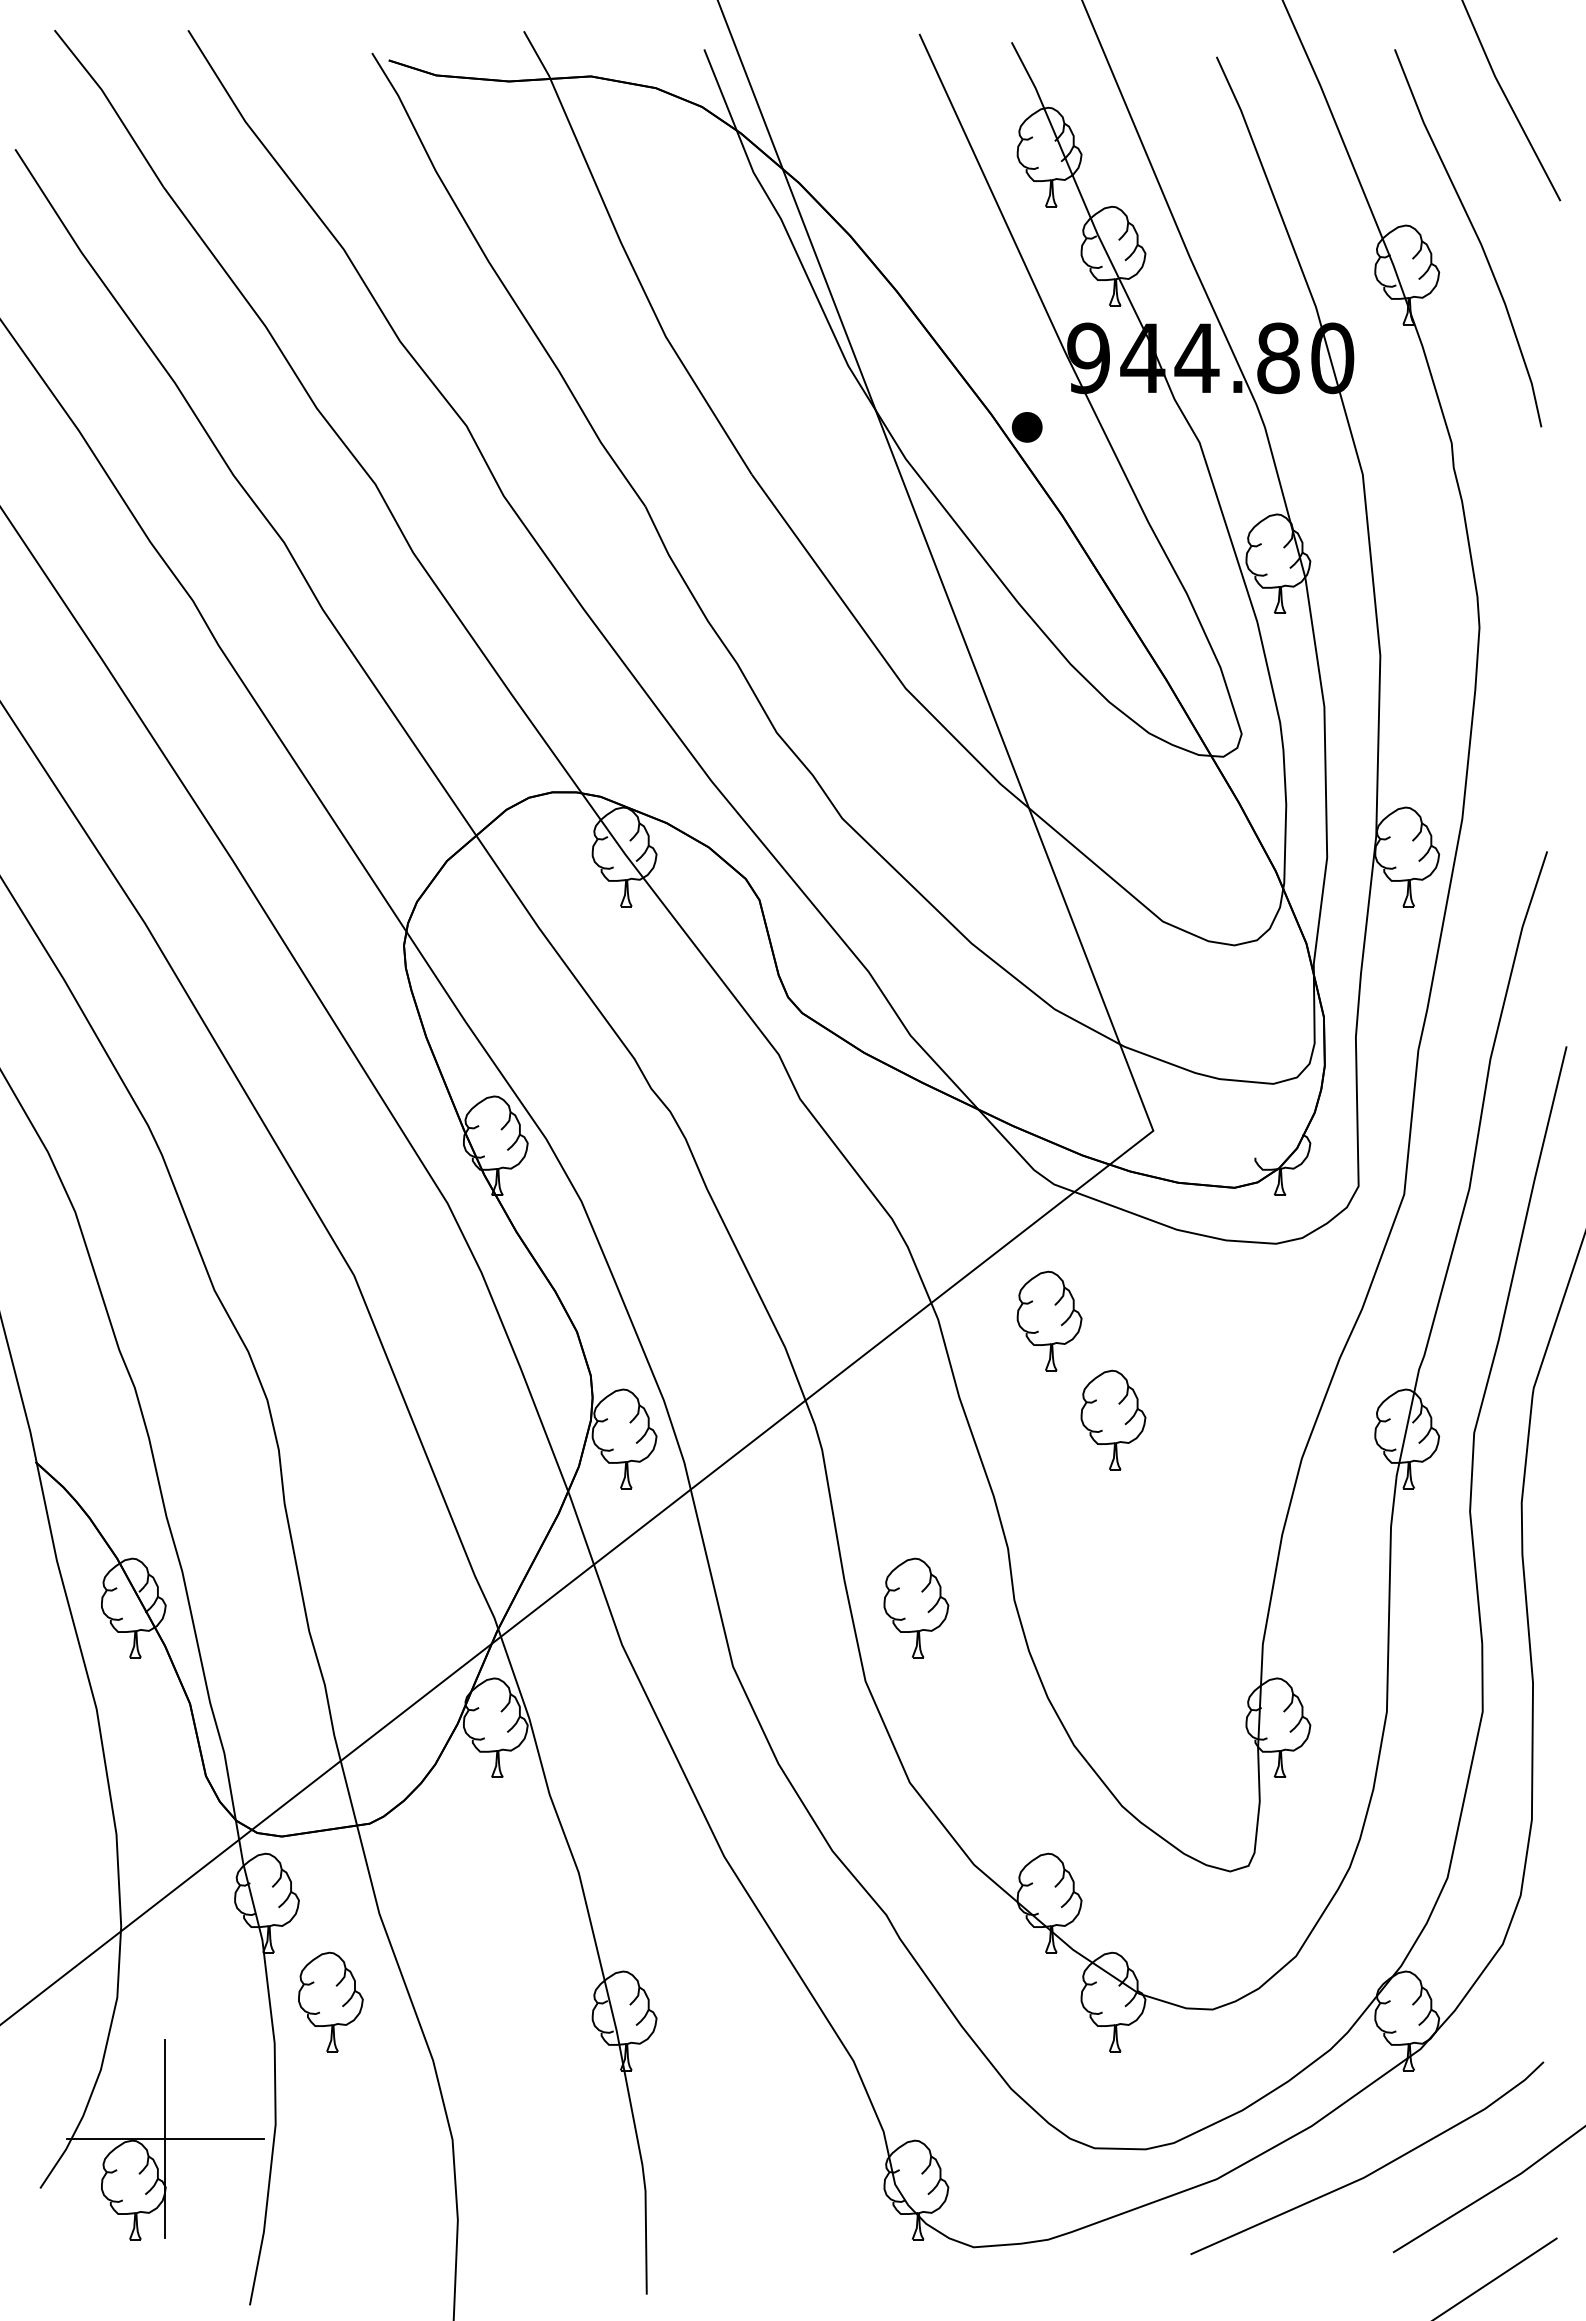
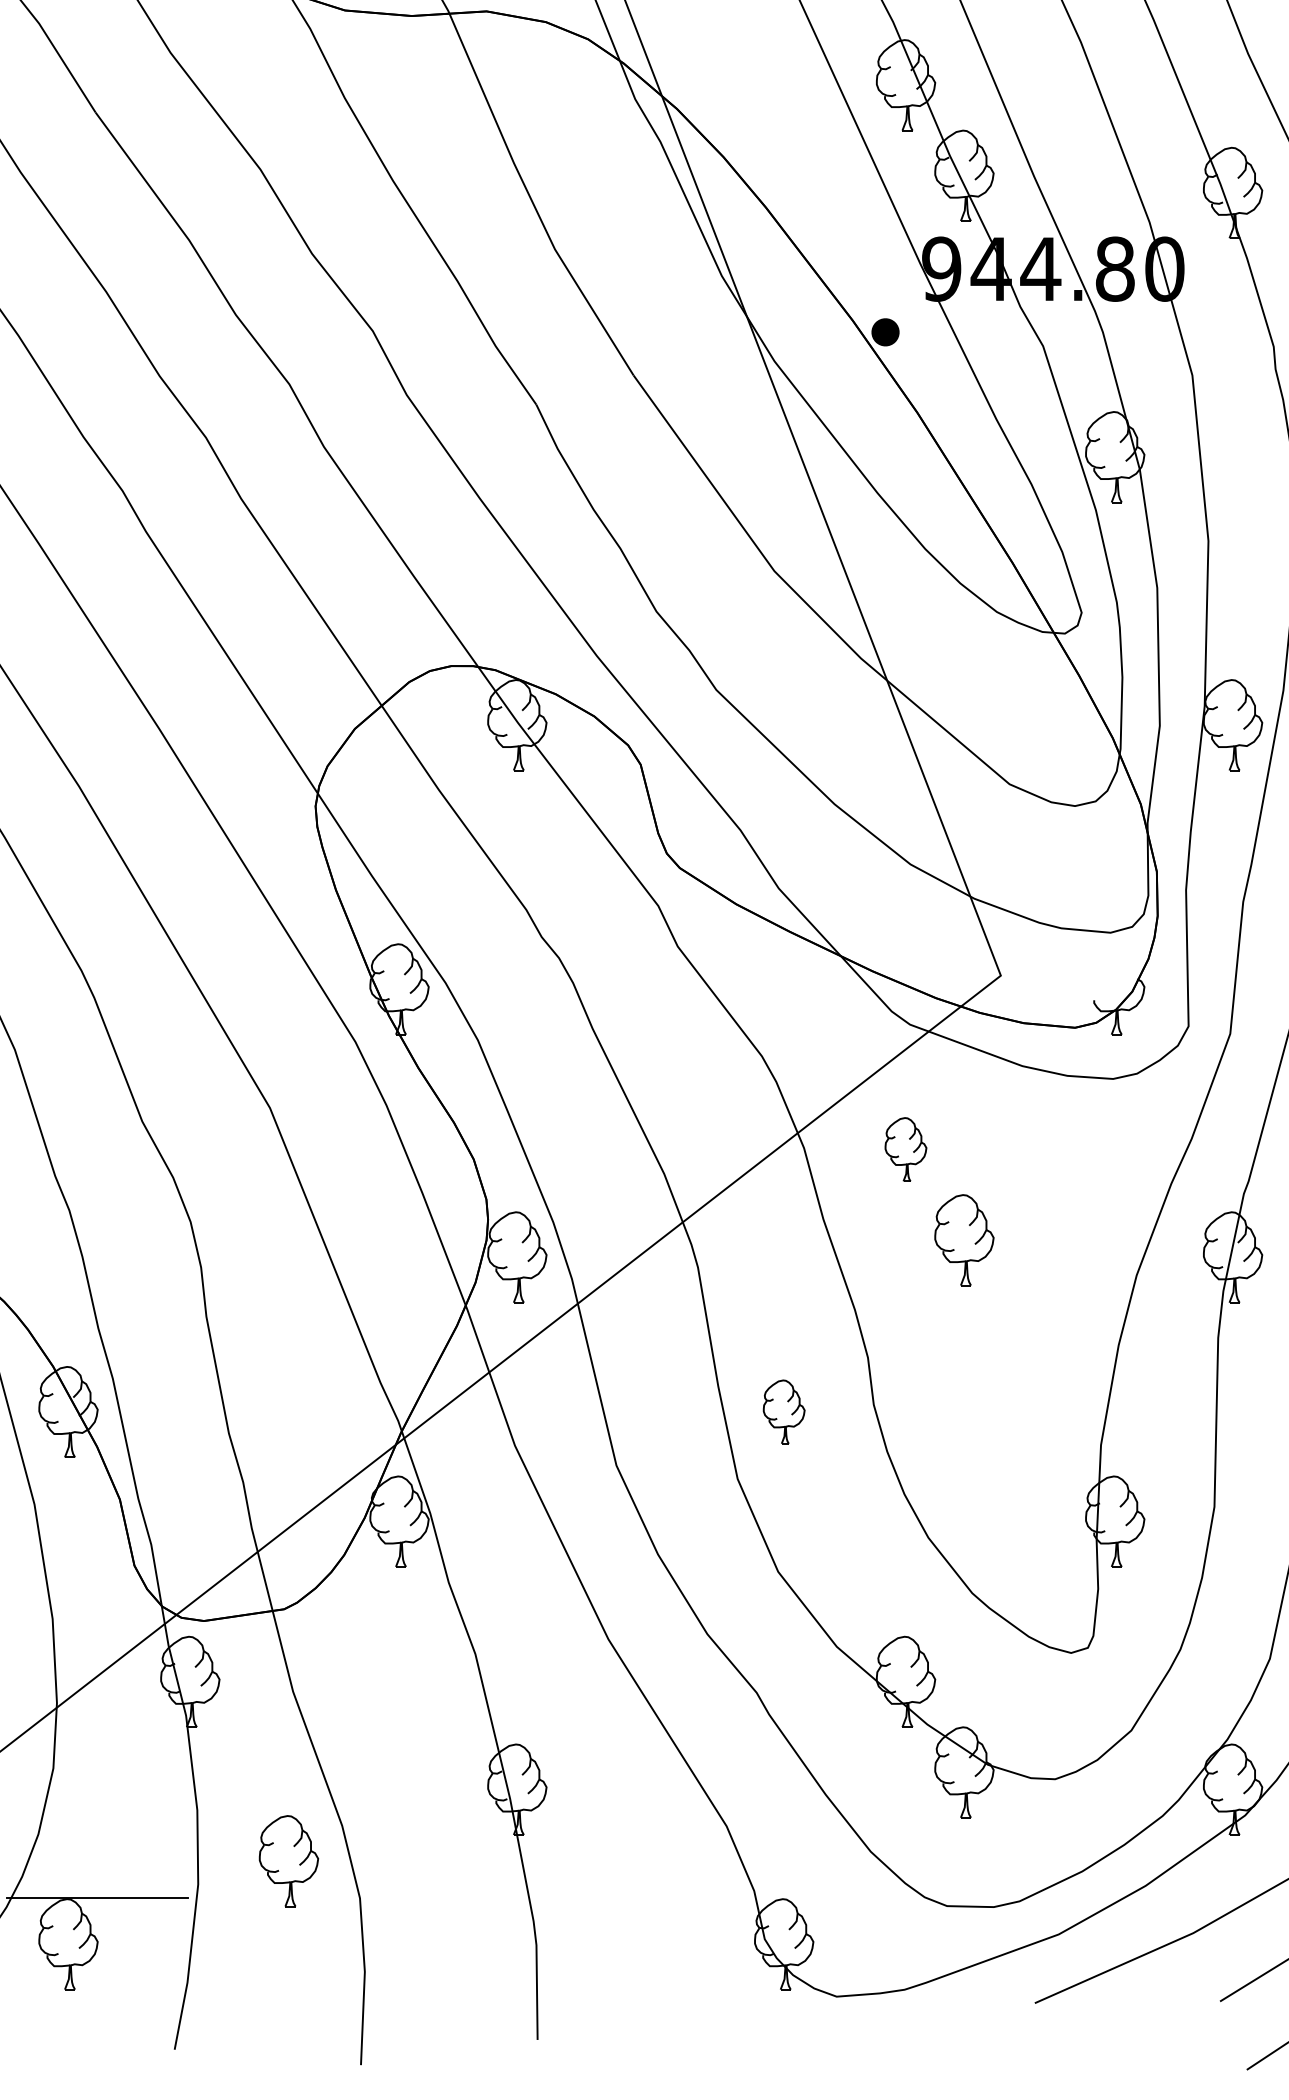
part: (1049, 1320) -> (905, 1149), size x0.7
part: (916, 1607) -> (784, 1411), size x0.7
part: (330, 2001) -> (288, 1860), moved
line: (165, 2138) -> (97, 1897), removed

